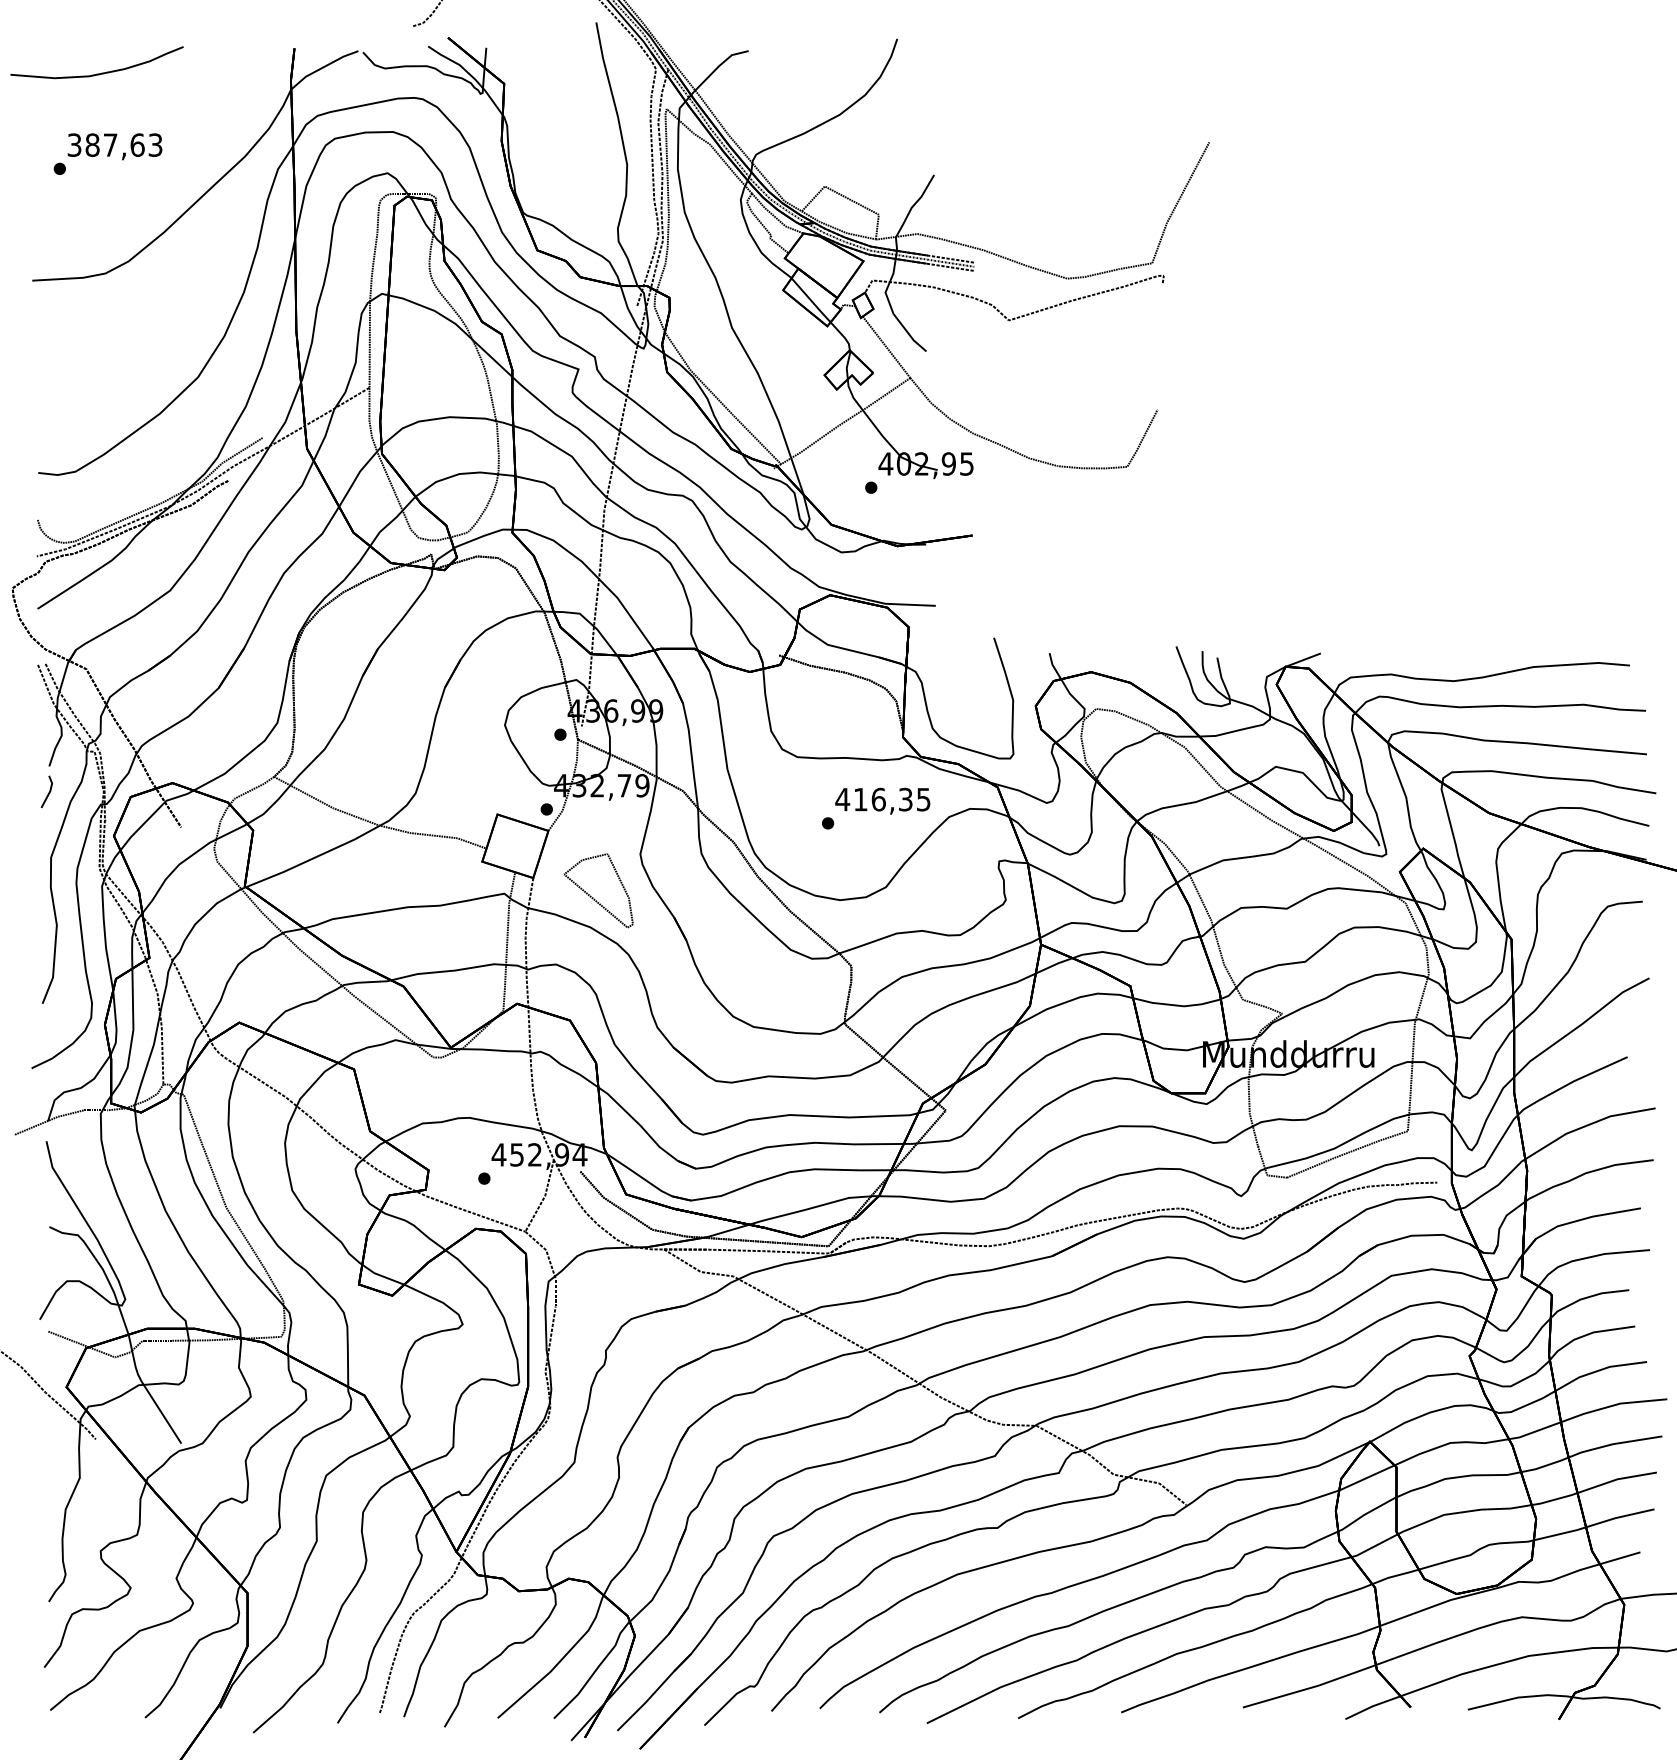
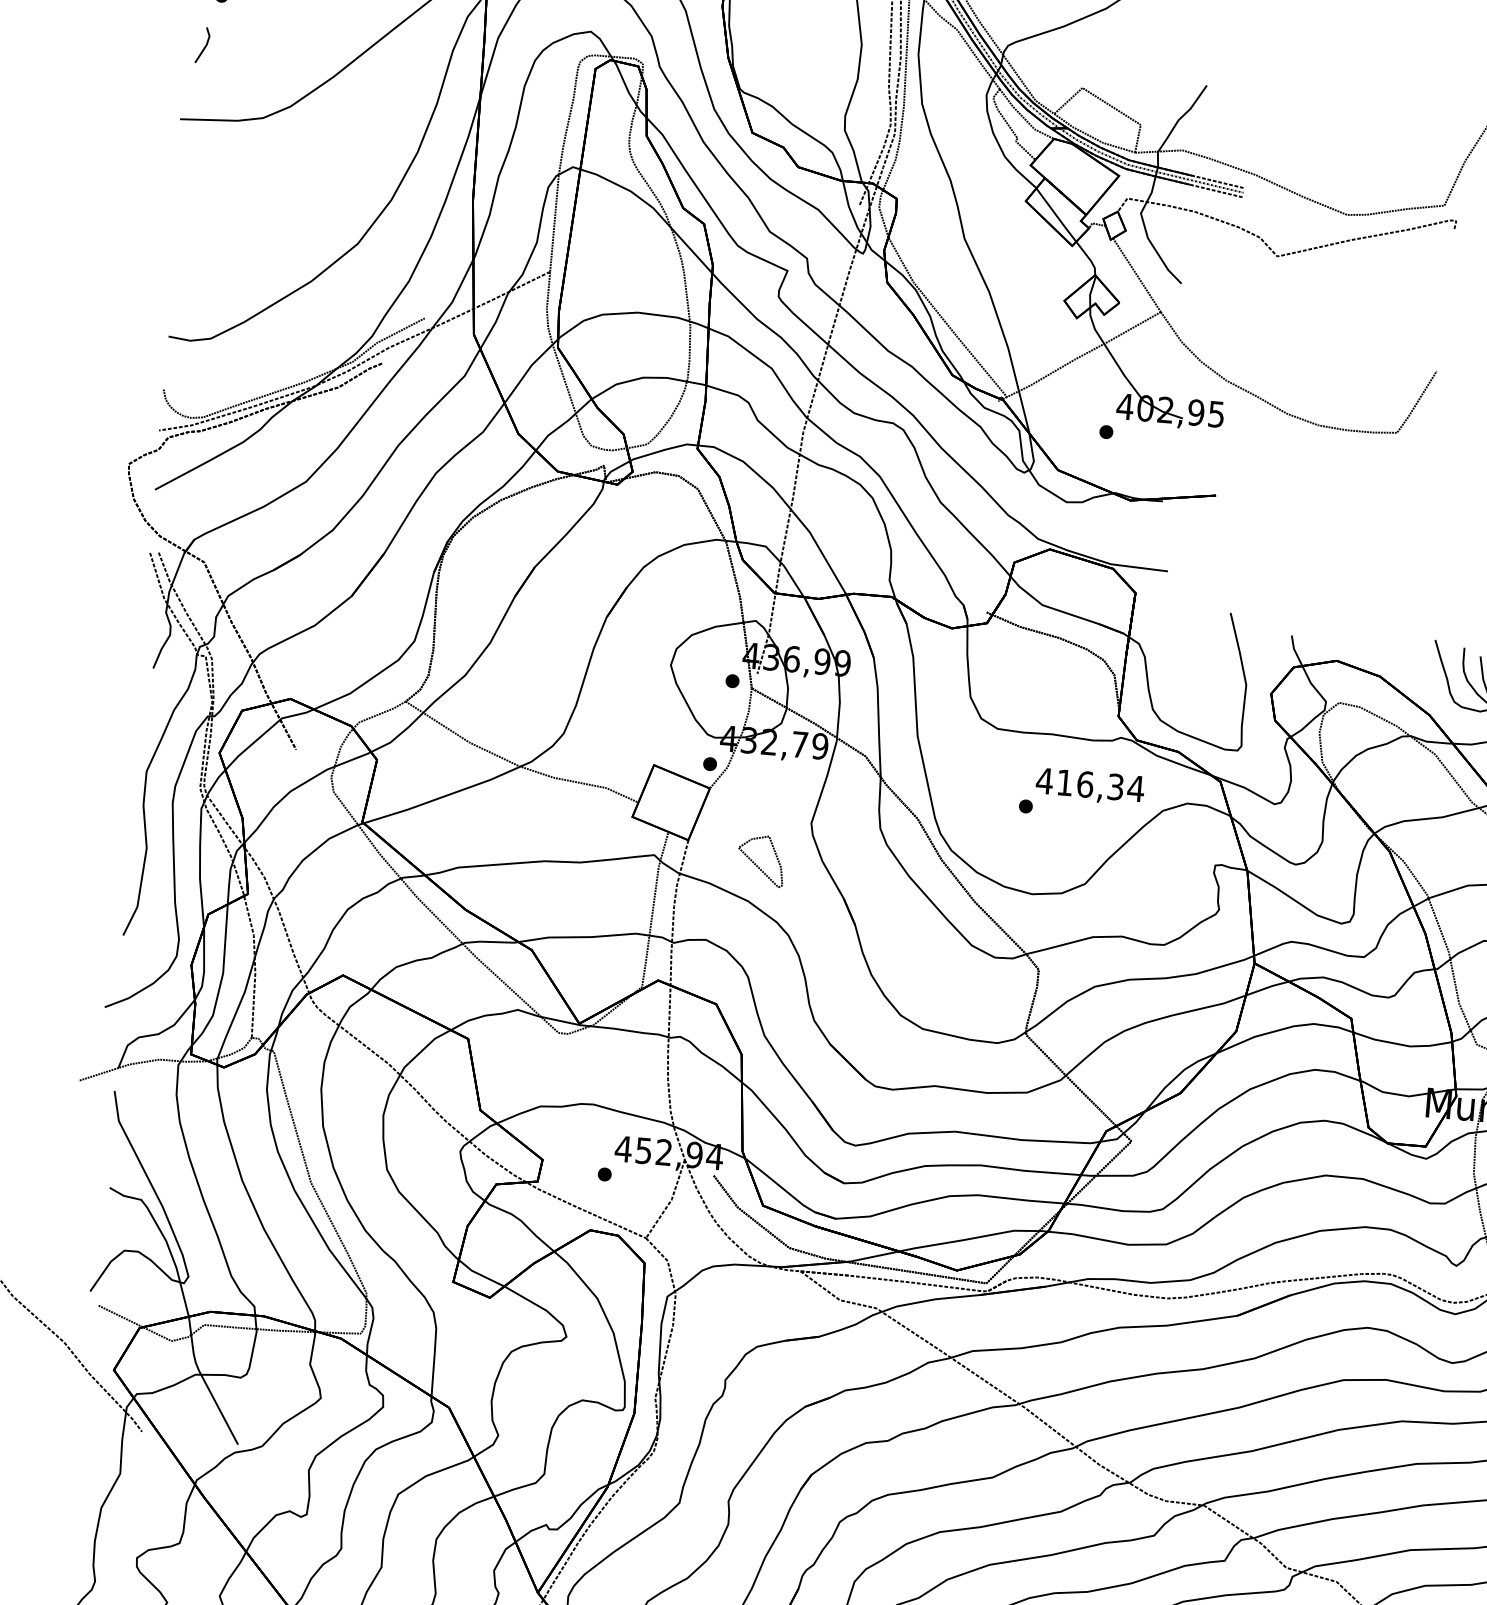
line: (48, 792) -> (204, 46), moved
text: (923, 799) -> (1135, 788), 416,35 -> 416,34
part: (598, 890) -> (760, 860), size x0.6

